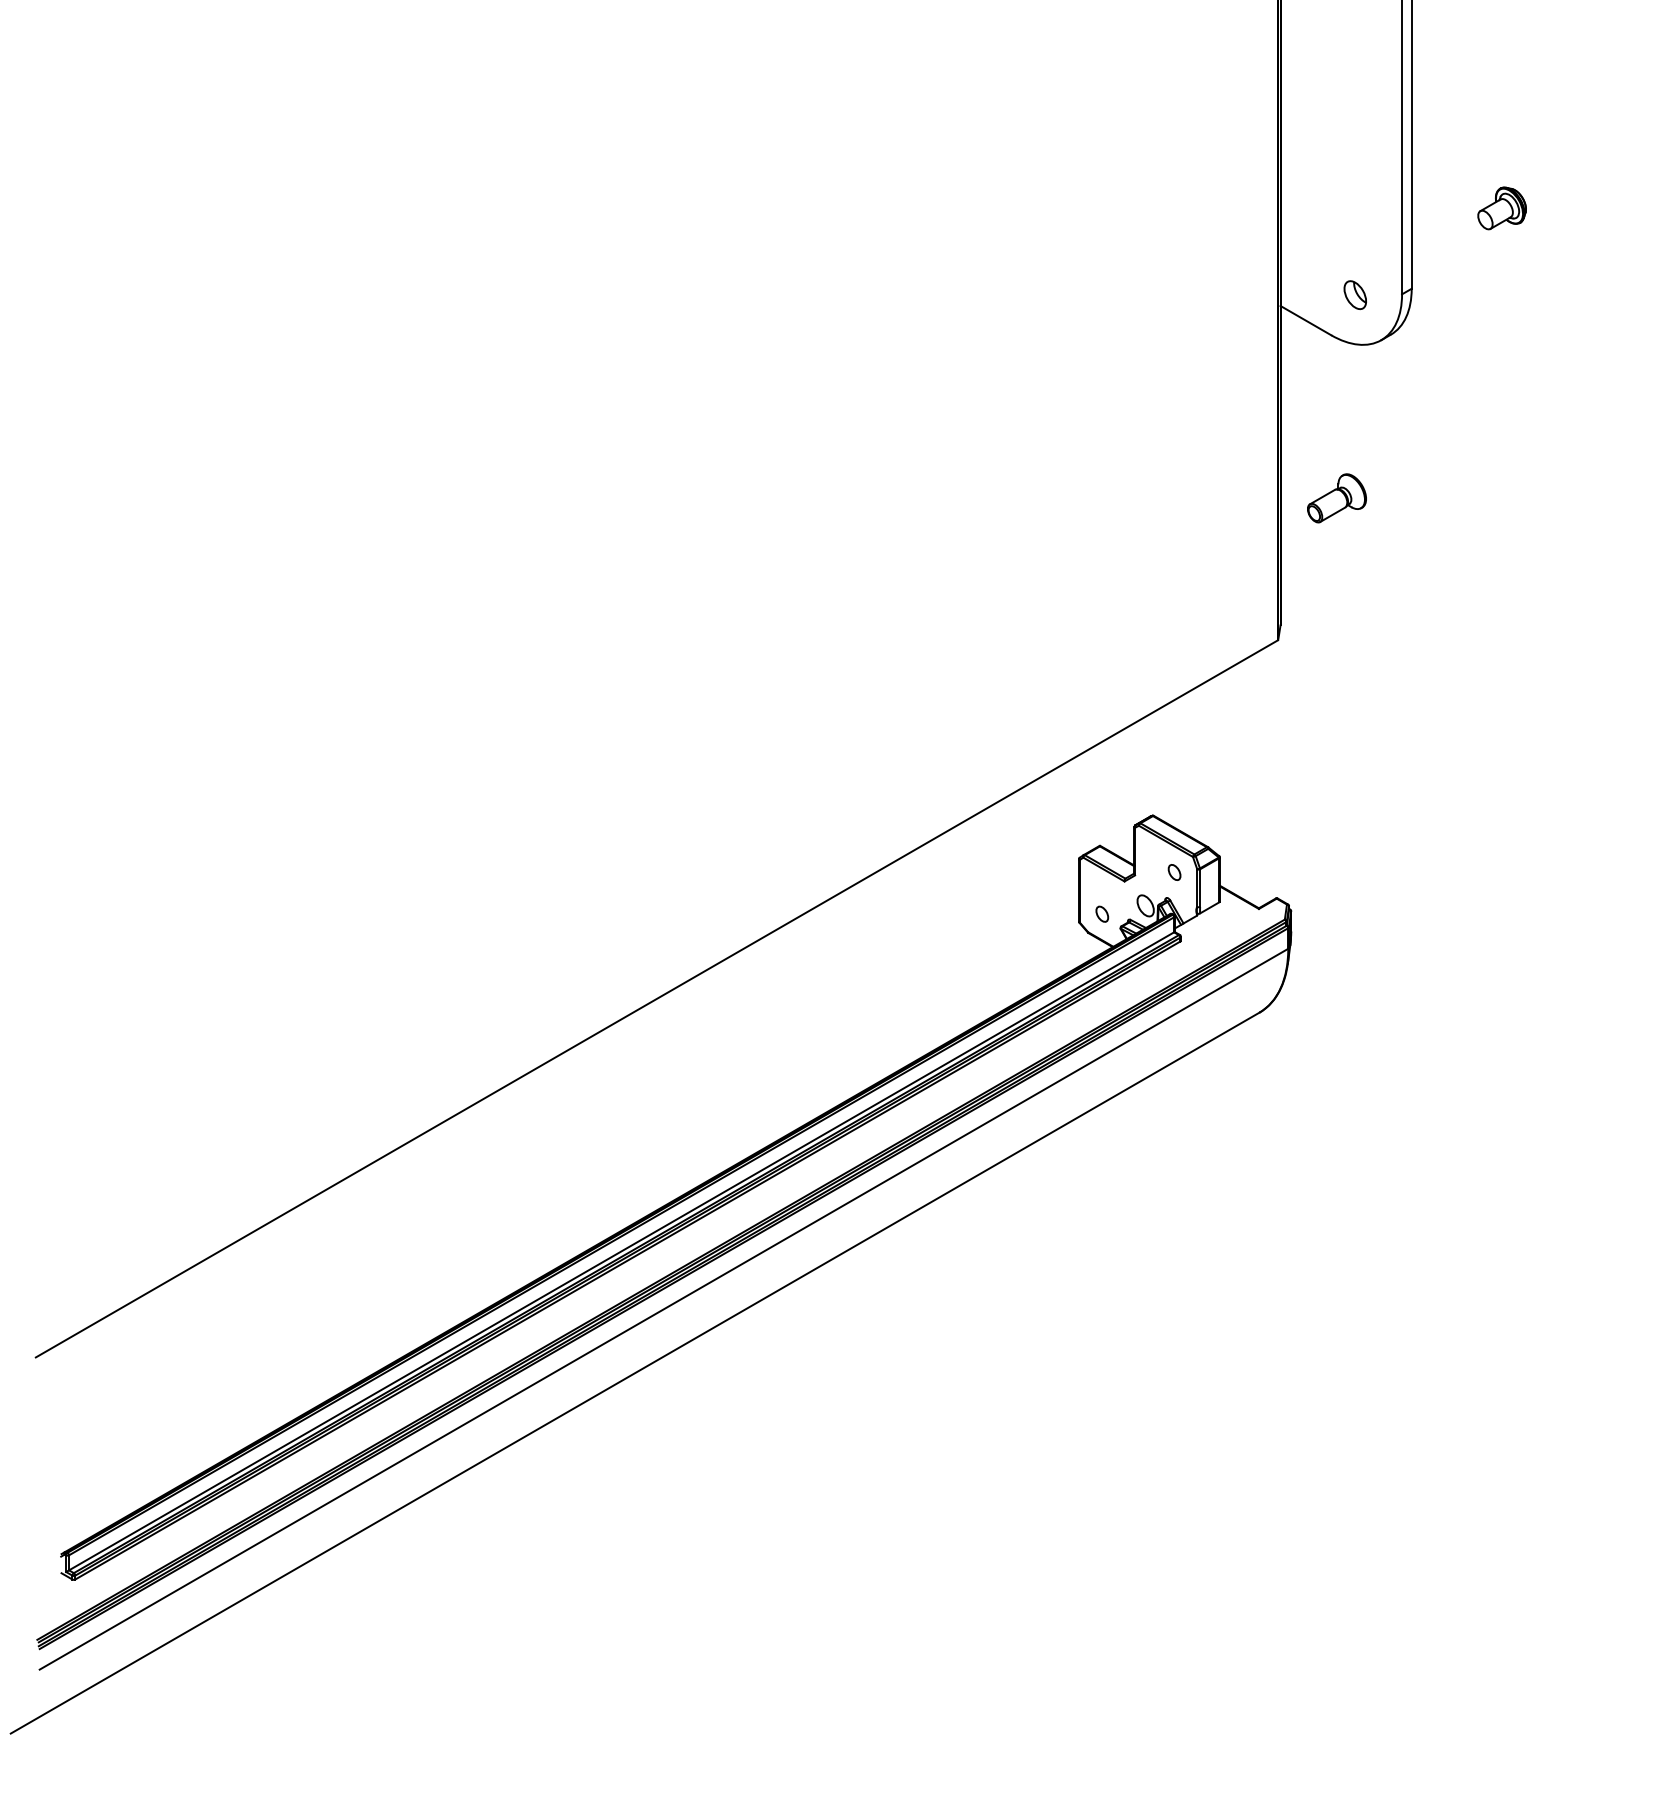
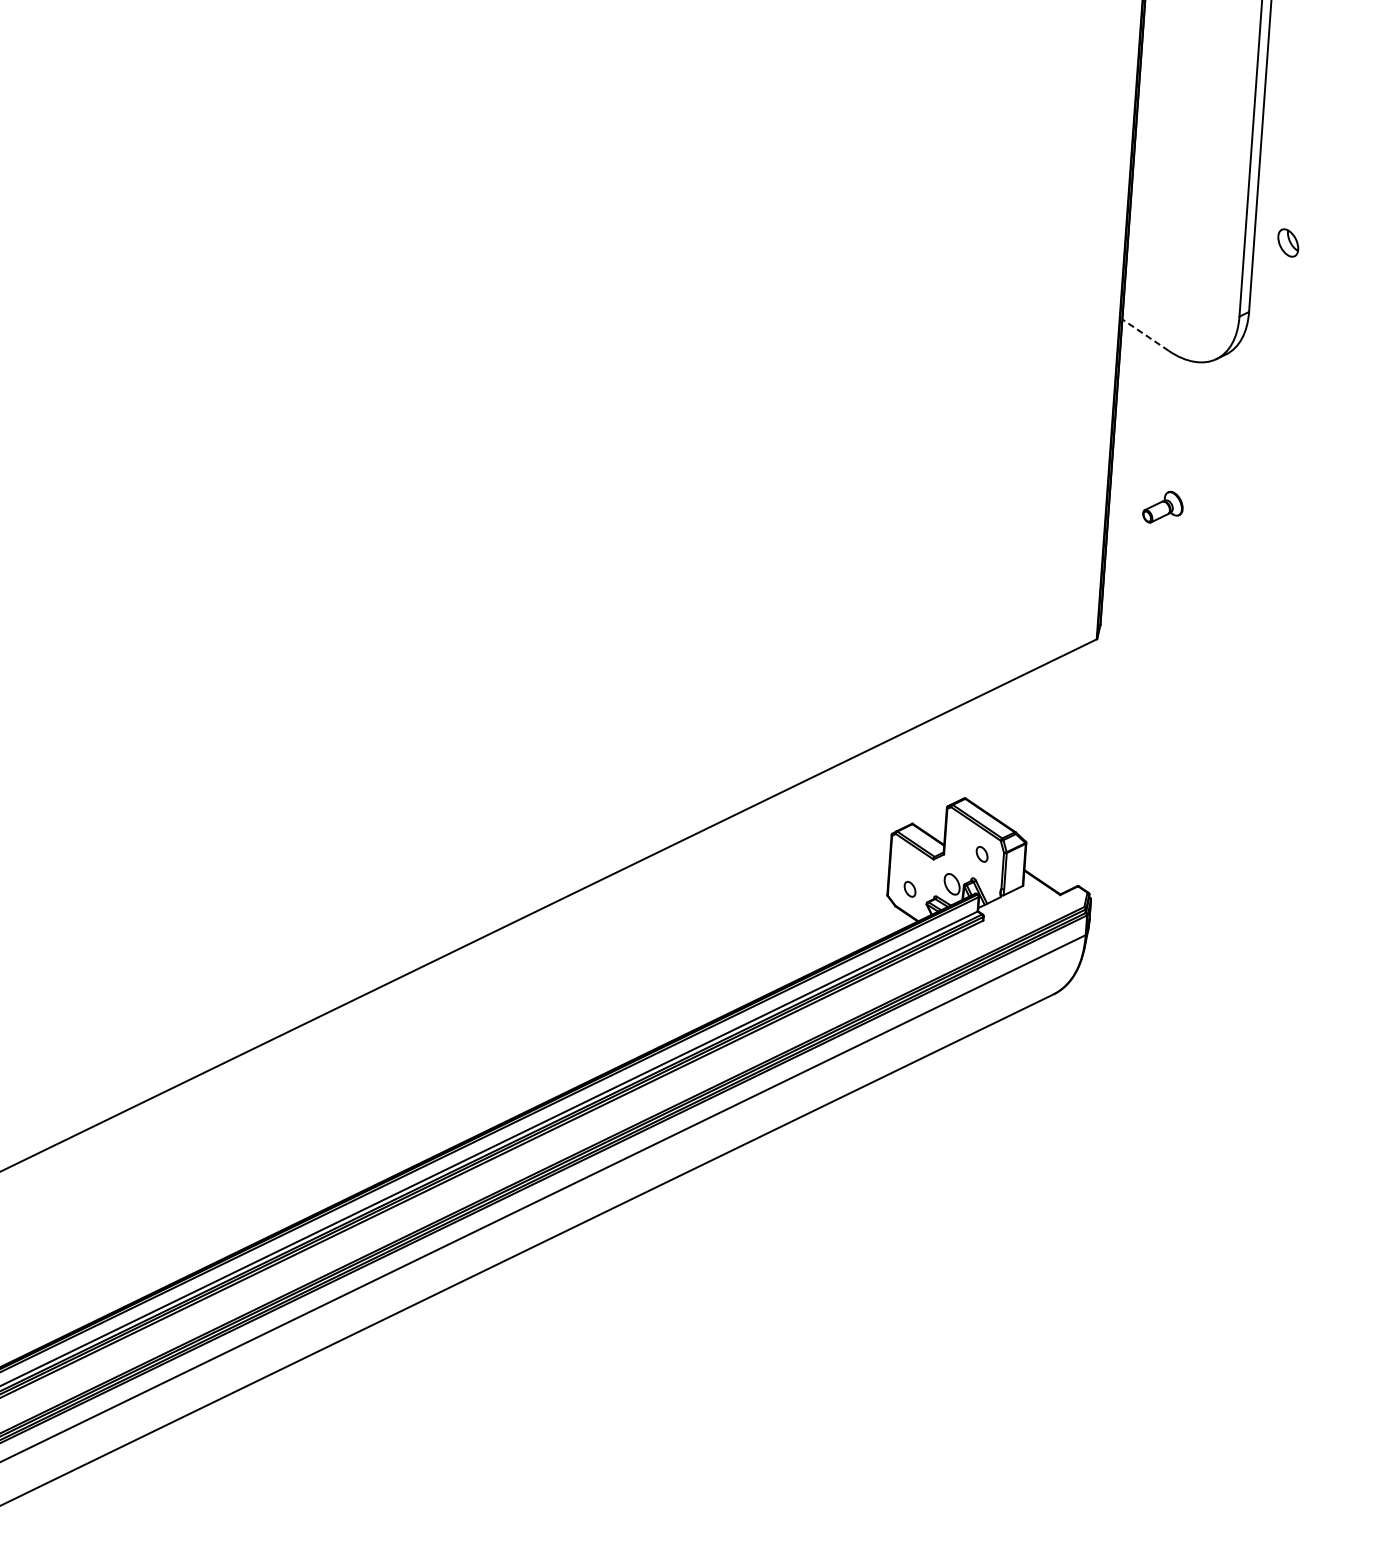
part: (1501, 208) -> (1340, 241), removed
part: (1354, 295) -> (1287, 243), moved
line: (1305, 320) -> (1145, 335), solid -> dashed
part: (1336, 498) -> (1162, 507), size x0.7

